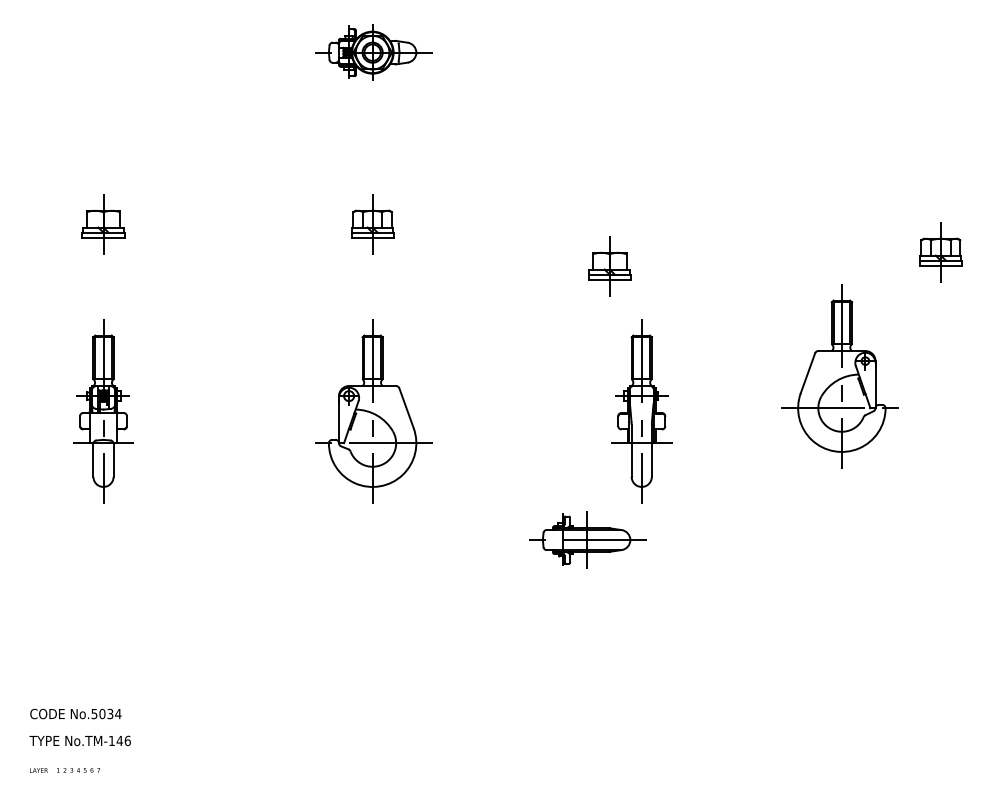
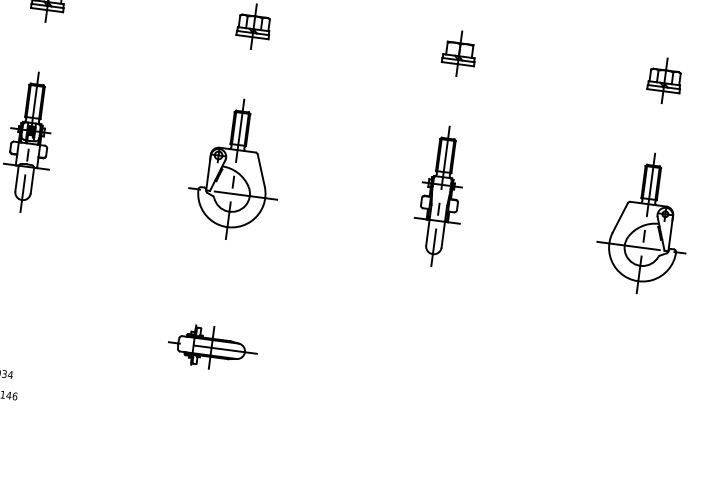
part: (940, 252) -> (664, 80), moved
part: (609, 266) -> (459, 53), moved
part: (839, 376) -> (644, 223), moved
part: (587, 539) -> (212, 347), moved

